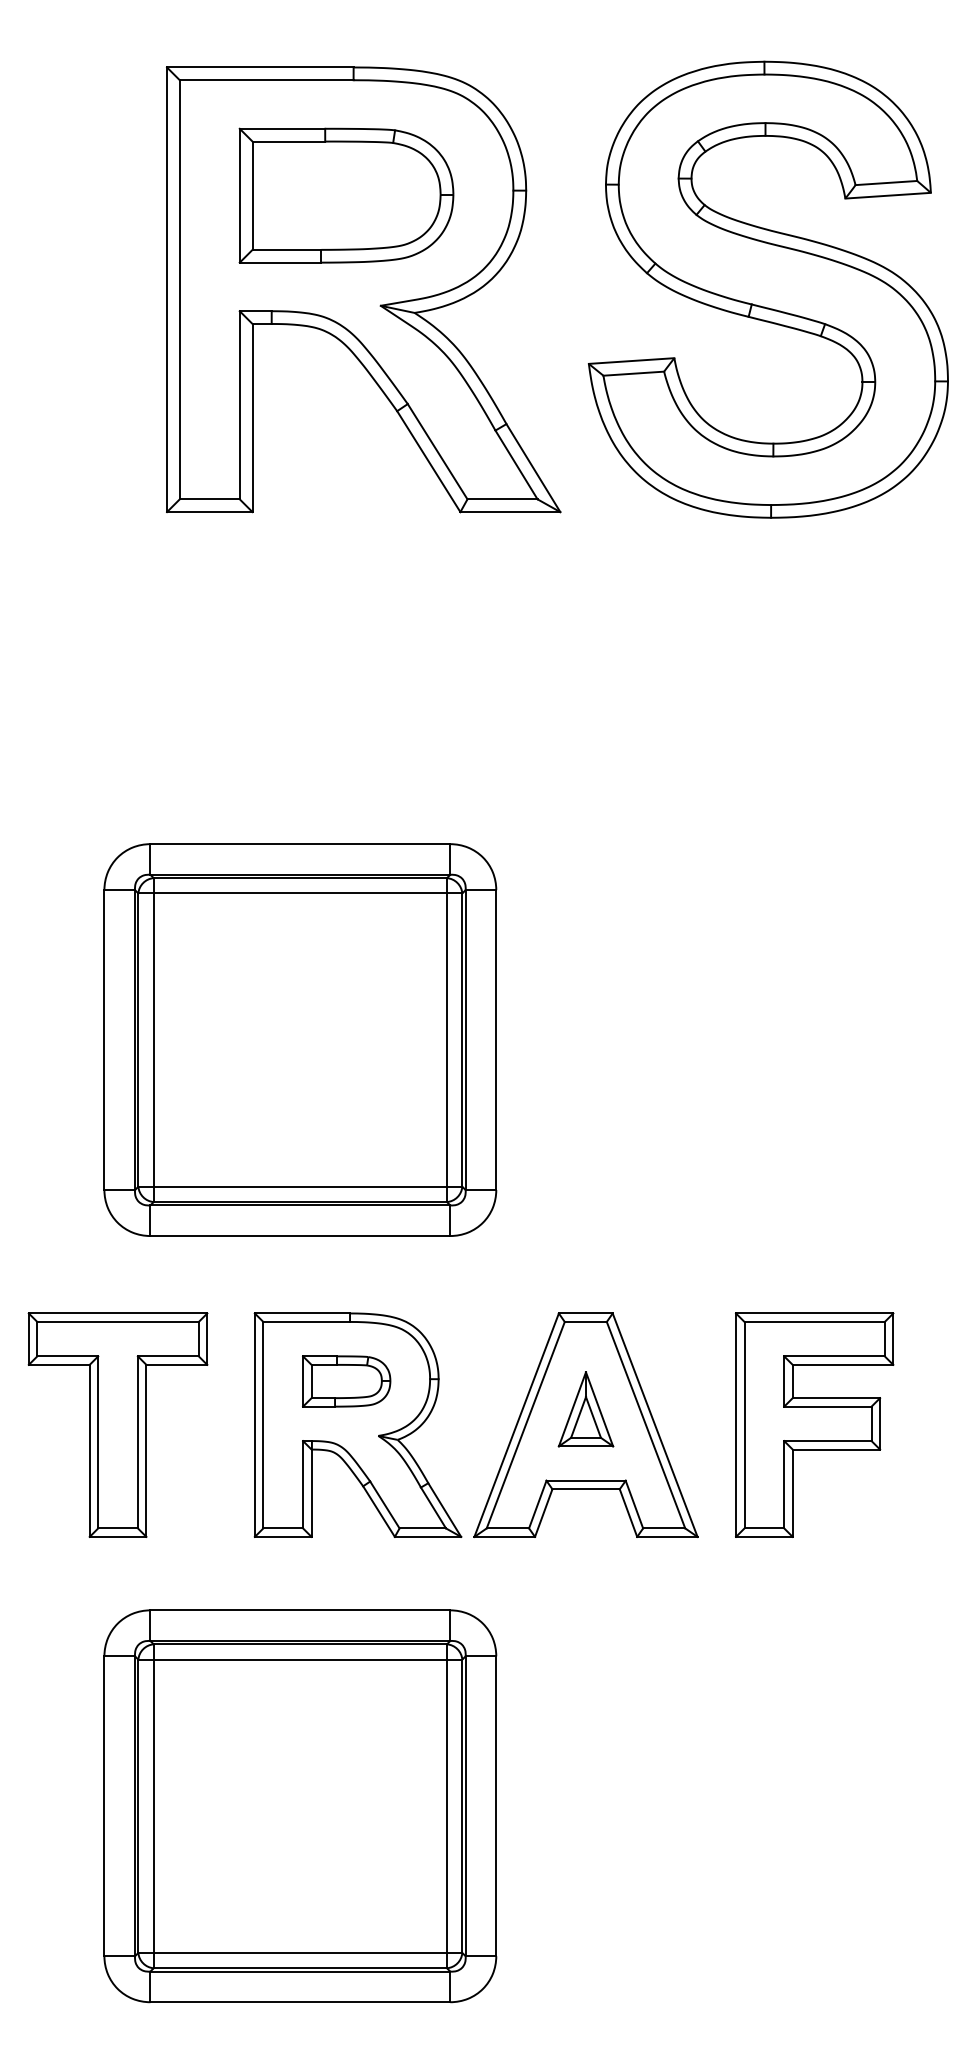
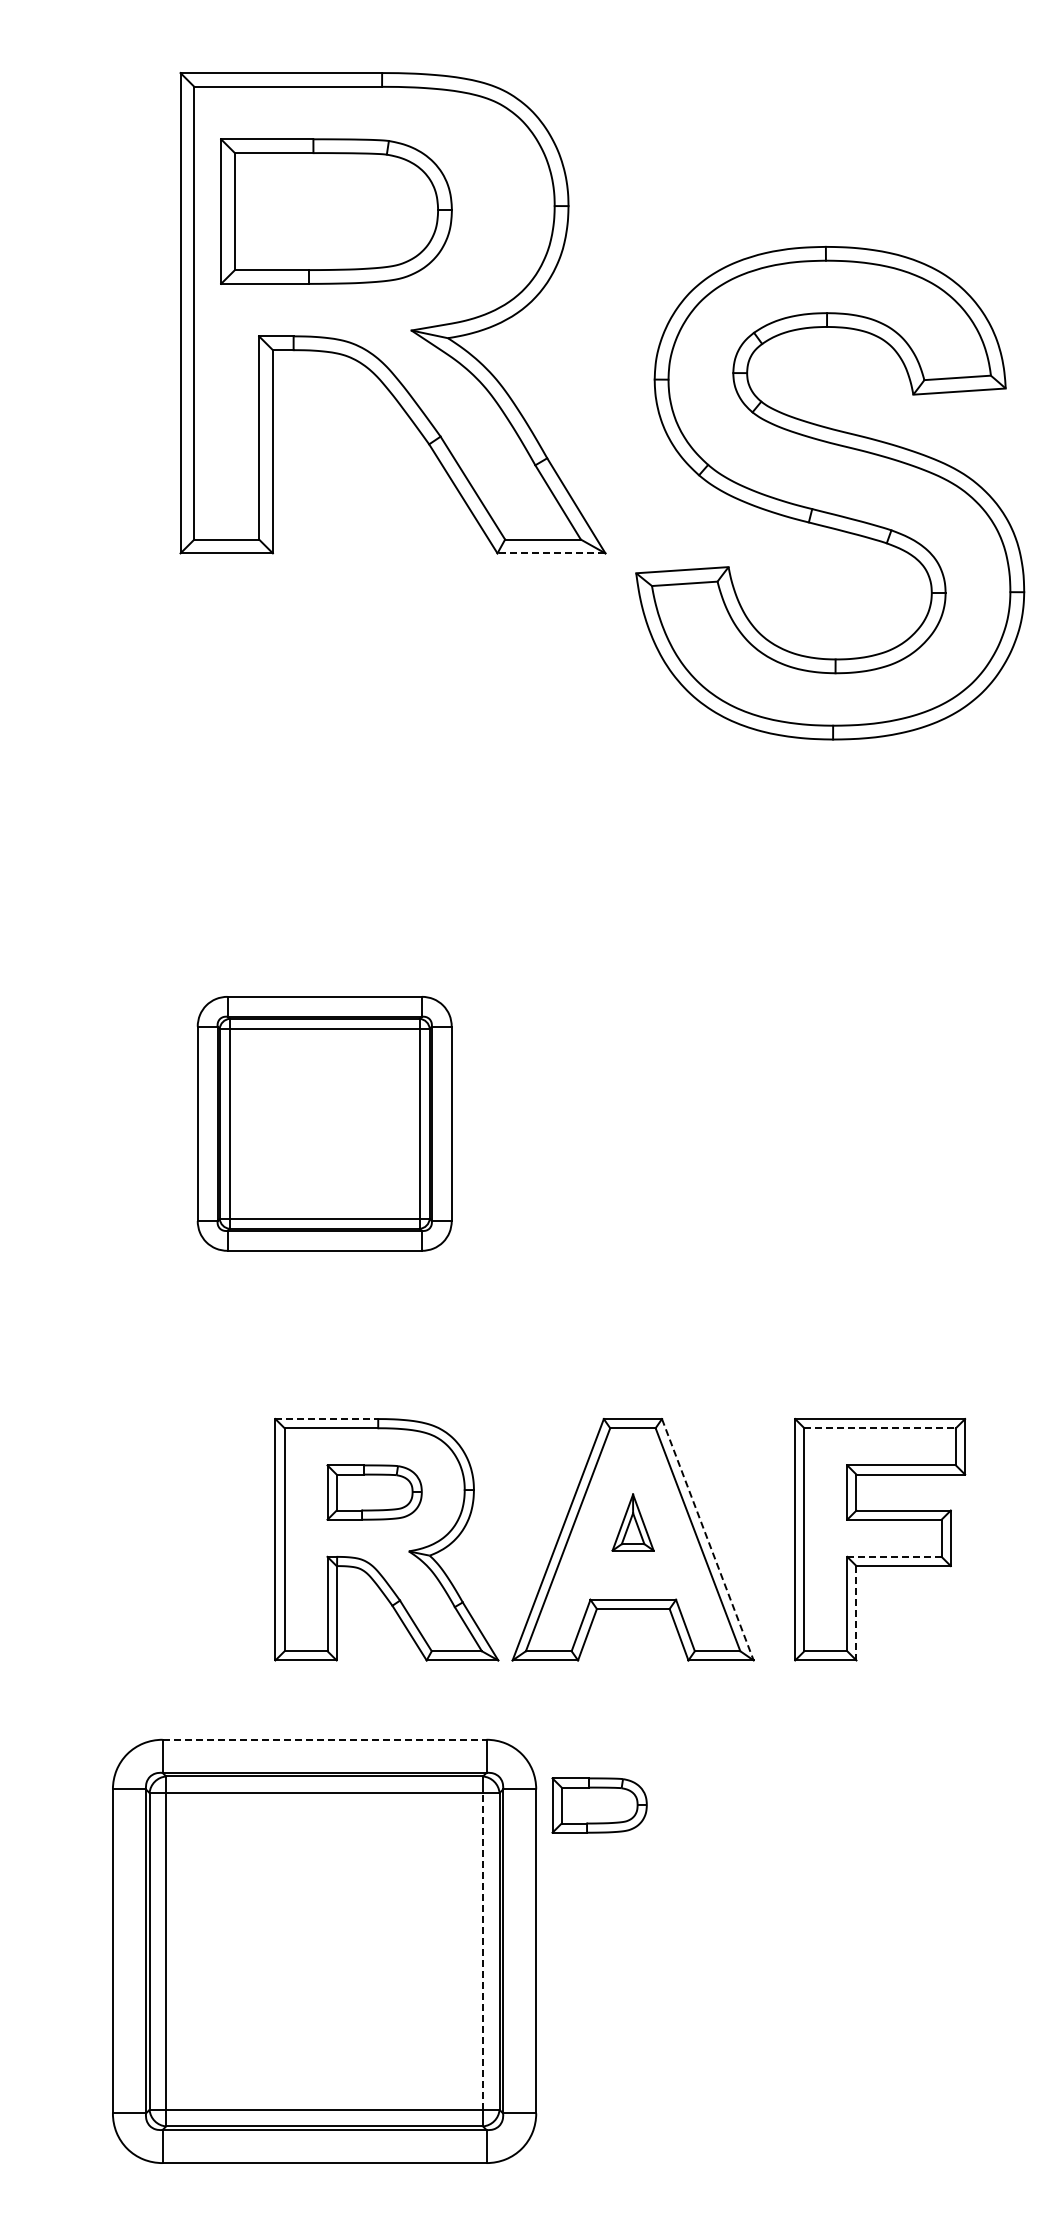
part: (346, 195) -> (336, 211), moved
part: (768, 289) -> (830, 492), moved
line: (510, 512) -> (551, 553), solid -> dashed
part: (300, 1039) -> (324, 1123), size x0.6
line: (303, 1313) -> (327, 1419), solid -> dashed
line: (814, 1322) -> (880, 1428), solid -> dashed
part: (585, 1409) -> (632, 1522), size x0.7
part: (117, 1424) -> (127, 1539), removed
line: (655, 1425) -> (708, 1540), solid -> dashed
line: (827, 1440) -> (893, 1556), solid -> dashed
line: (792, 1493) -> (856, 1613), solid -> dashed
line: (300, 1610) -> (324, 1739), solid -> dashed
part: (554, 1671) -> (599, 1805), added
line: (446, 1805) -> (482, 1950), solid -> dashed

